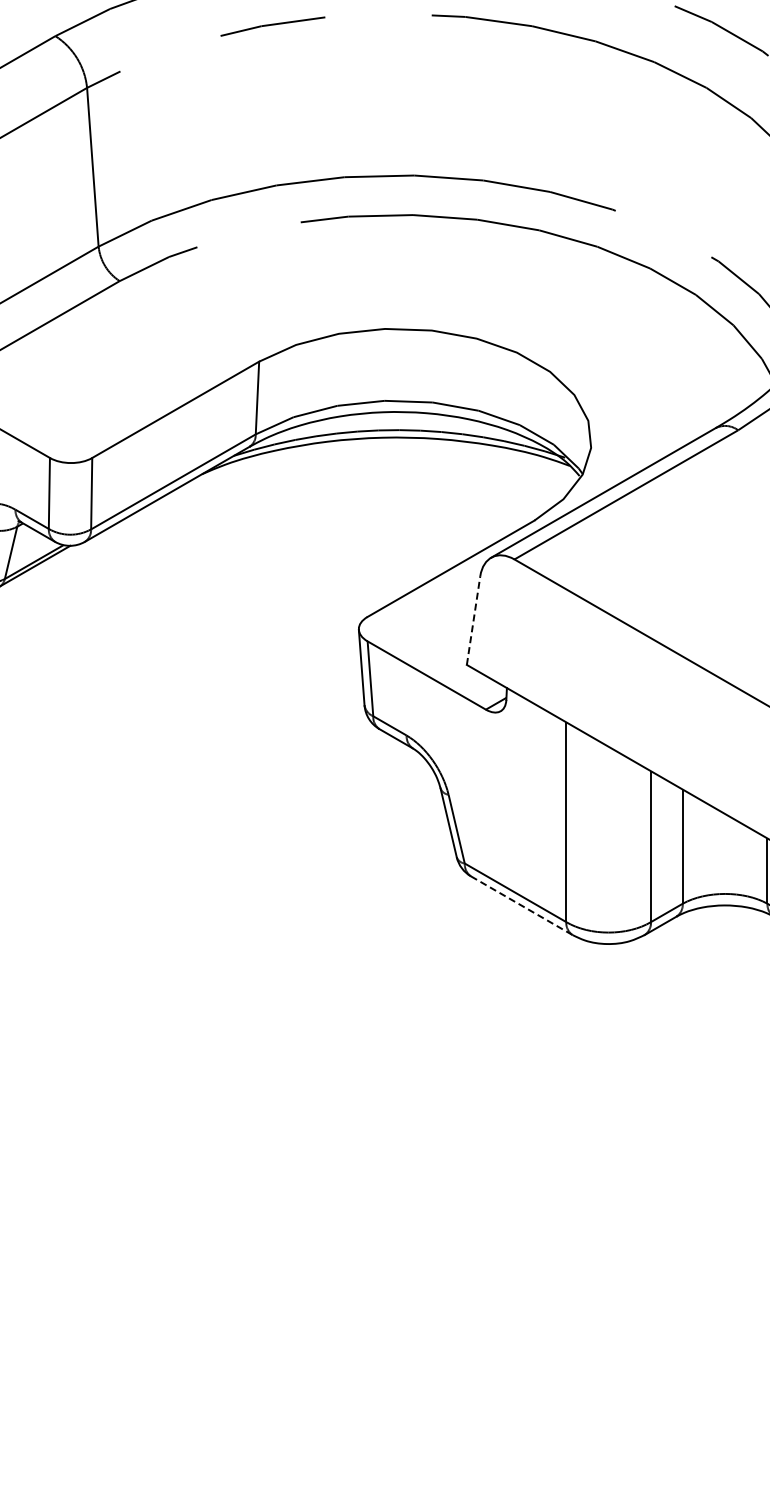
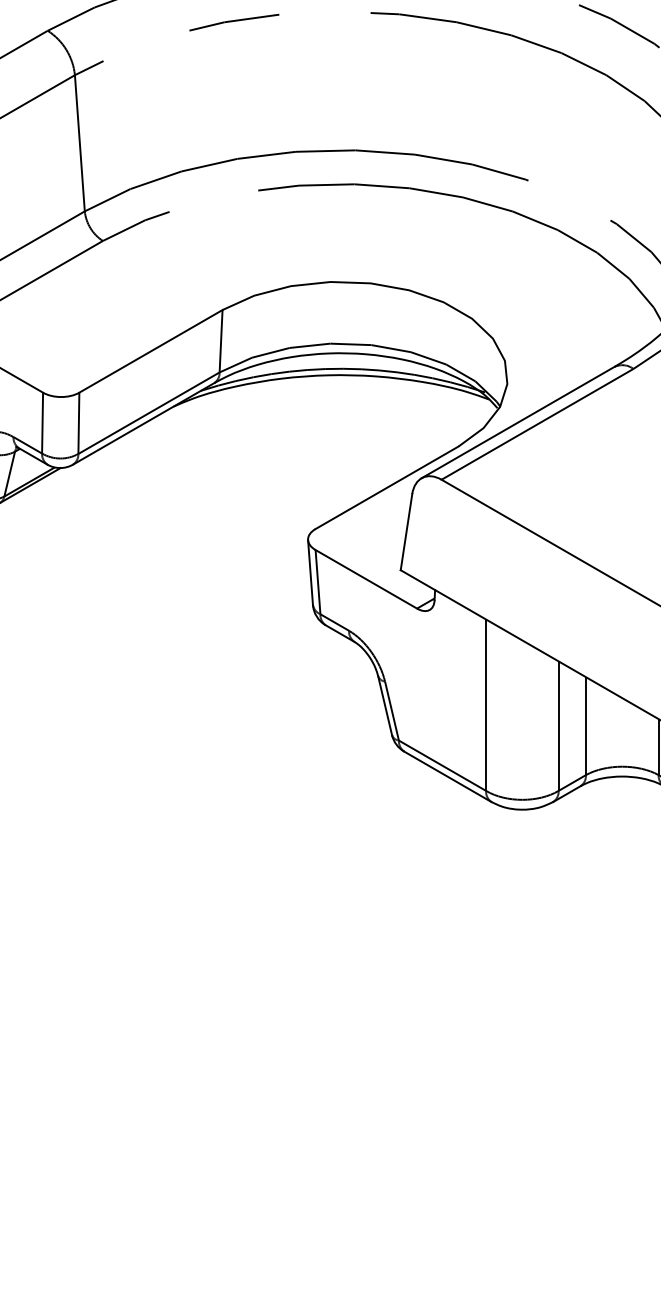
line: (473, 620) -> (406, 532), dashed -> solid
line: (521, 905) -> (447, 776), dashed -> solid

